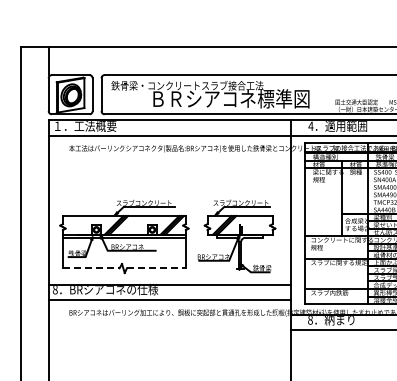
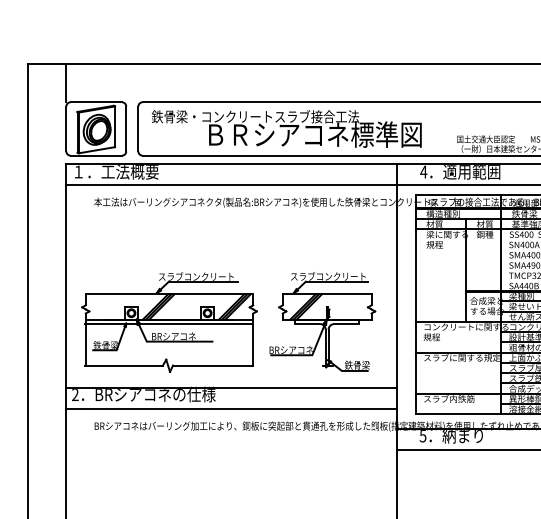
line: (91, 268) -> (124, 365), dashed -> solid
line: (156, 268) -> (213, 365), dashed -> solid
text: (55, 290) -> (75, 395), 8 -> 2
text: (310, 320) -> (423, 436), 8 -> 5

